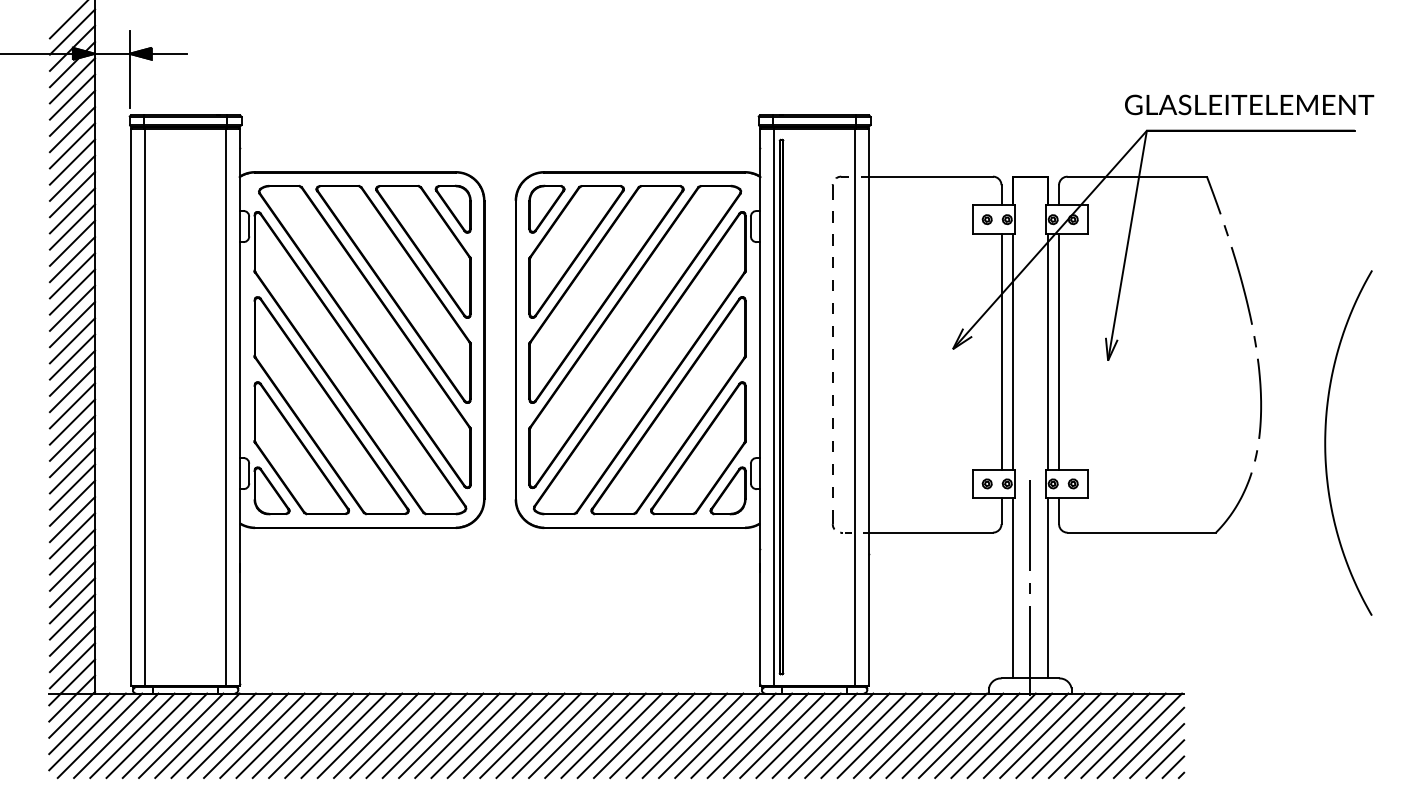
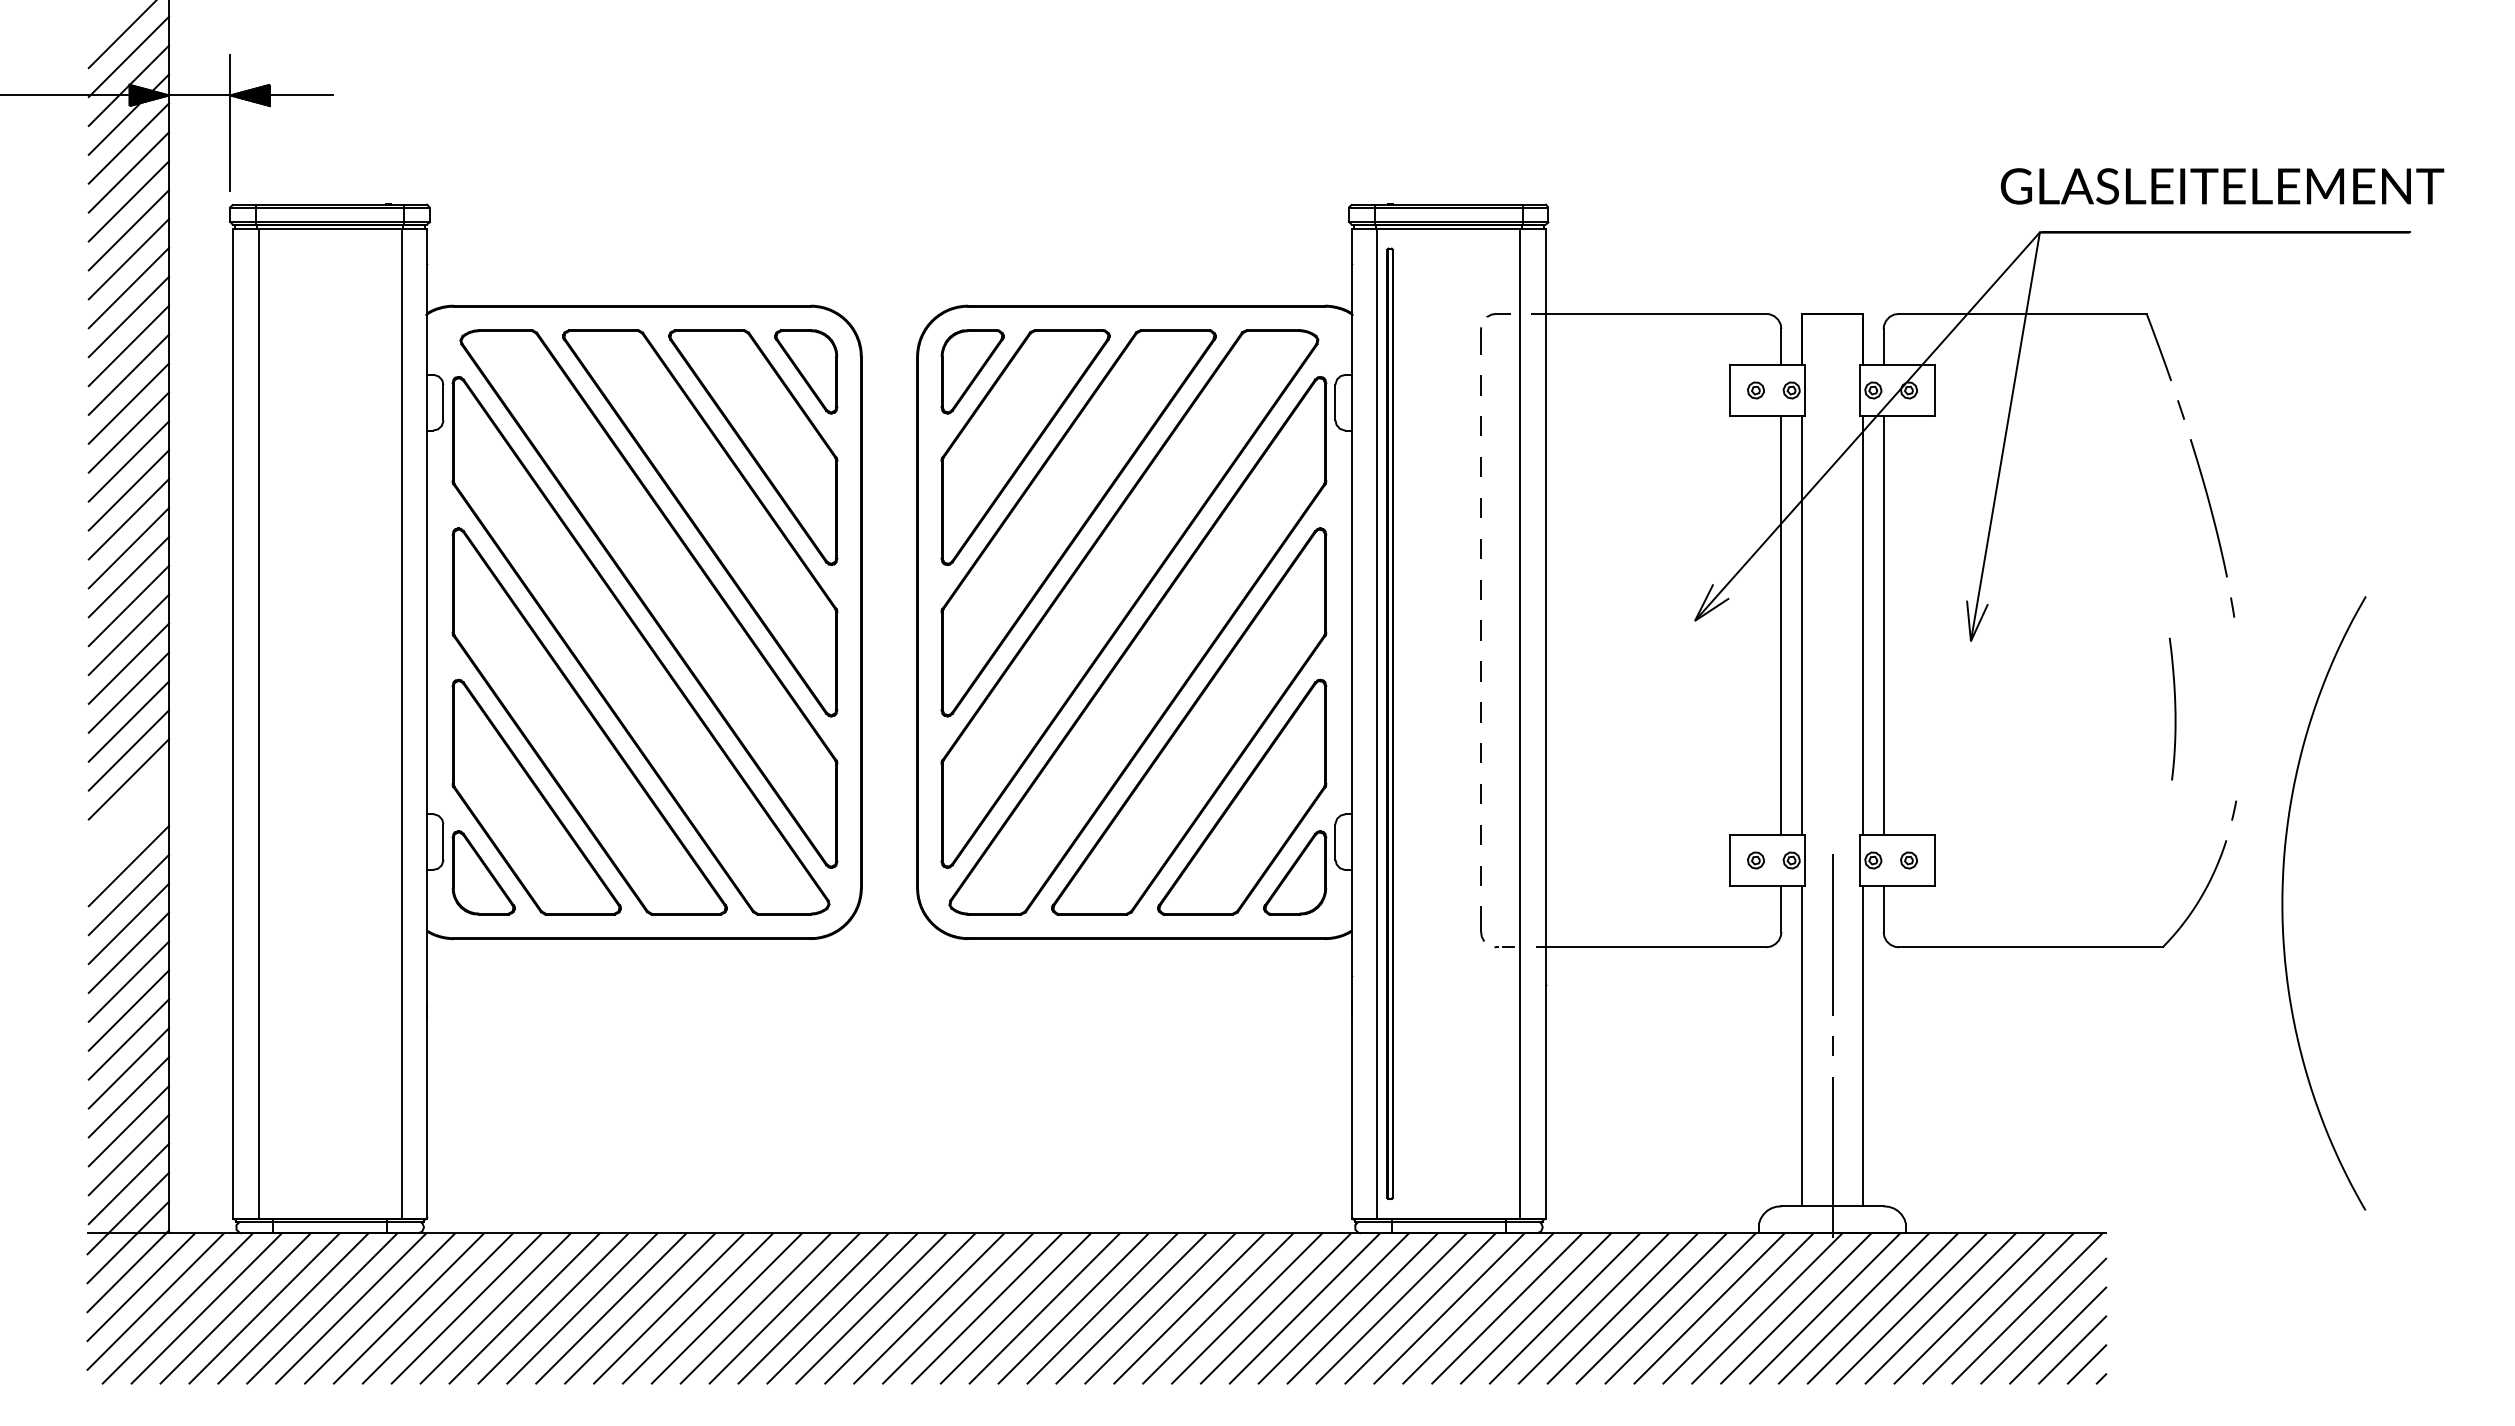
curve: (1260, 398) -> (2174, 708), moved
curve: (1326, 442) -> (2284, 902), moved
line: (72, 454) -> (128, 808), removed
line: (72, 470) -> (128, 836), removed

